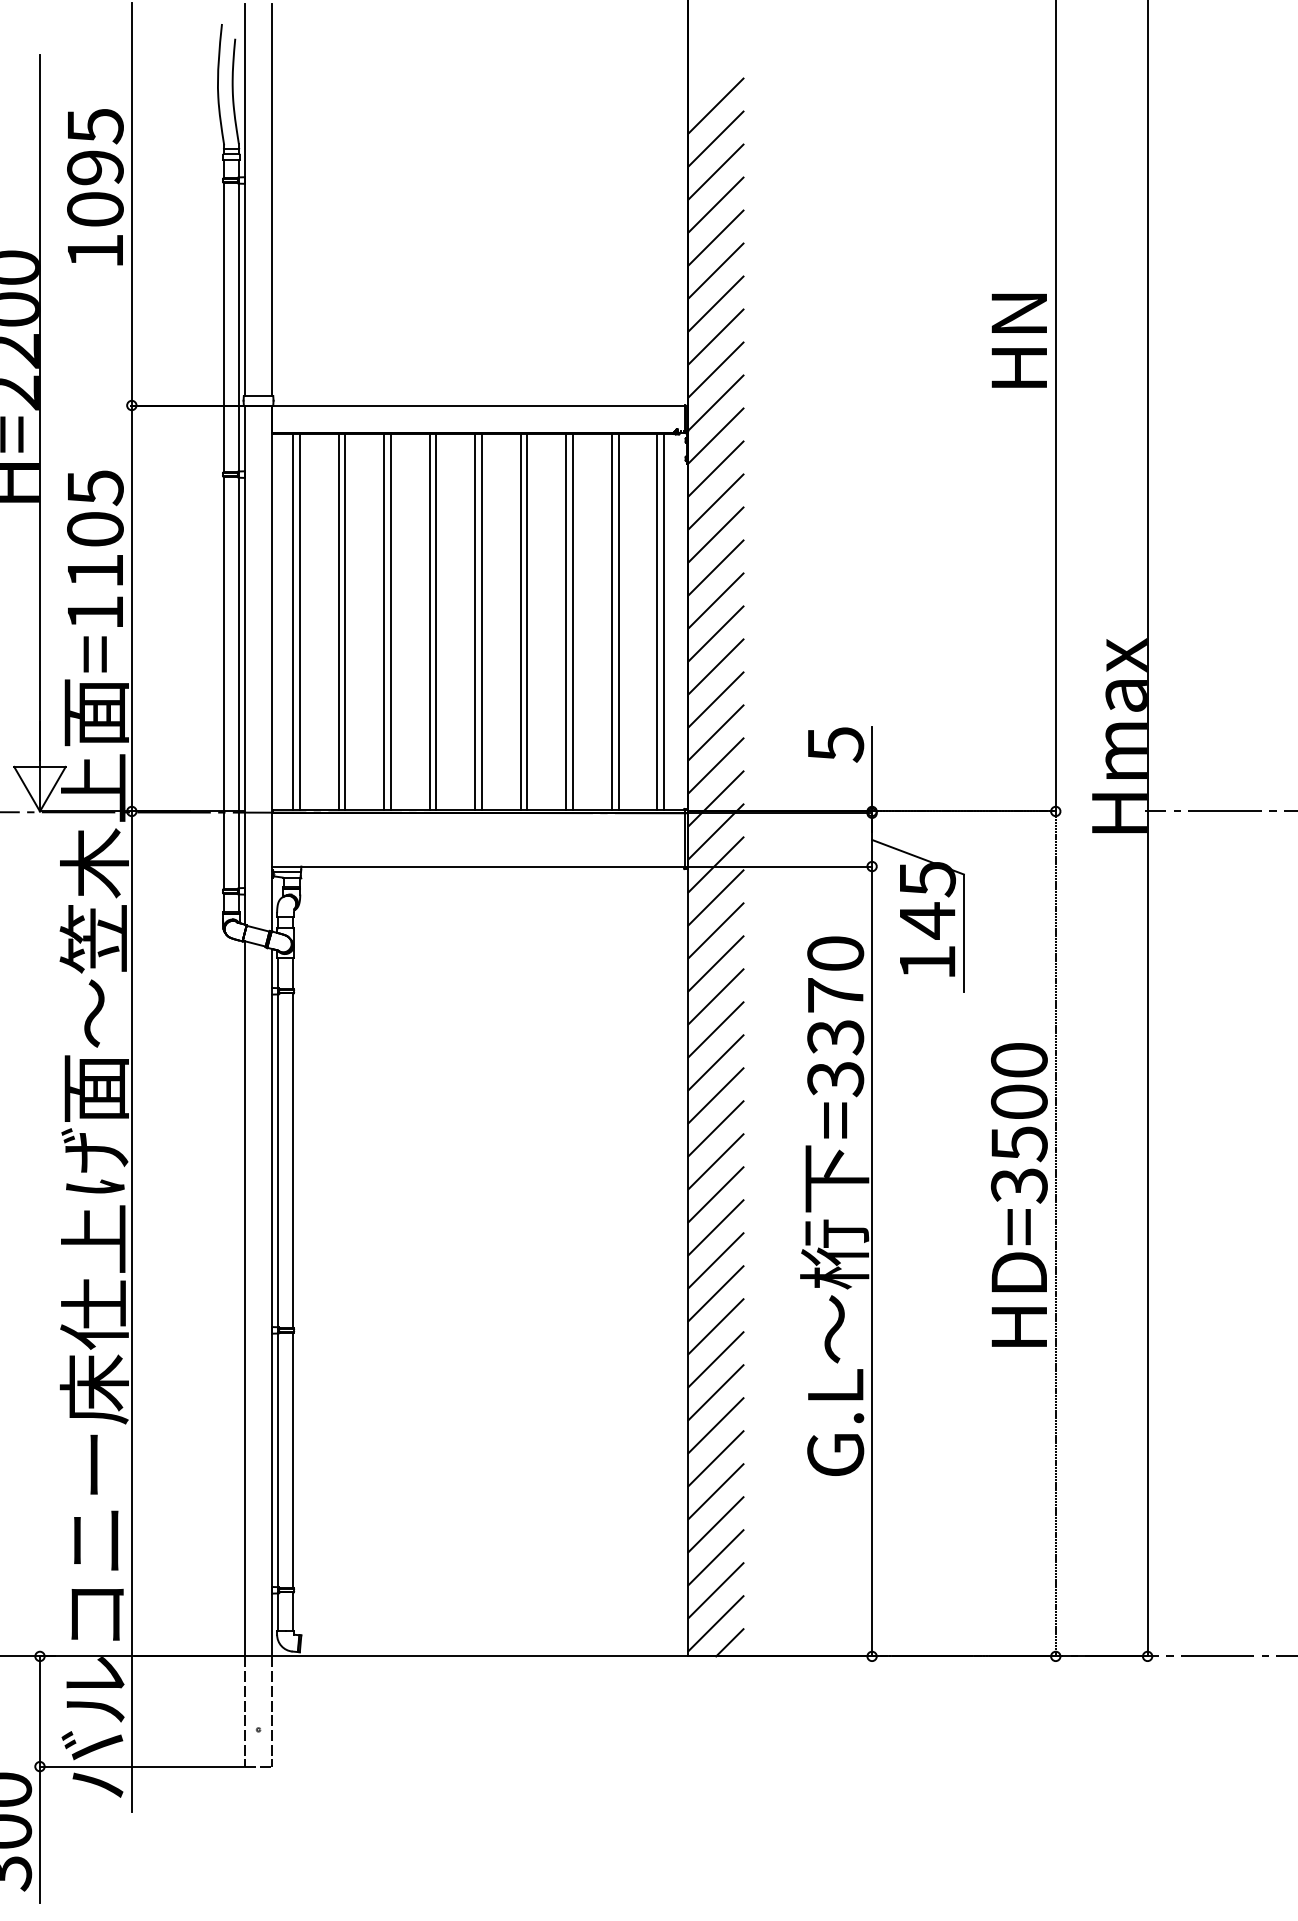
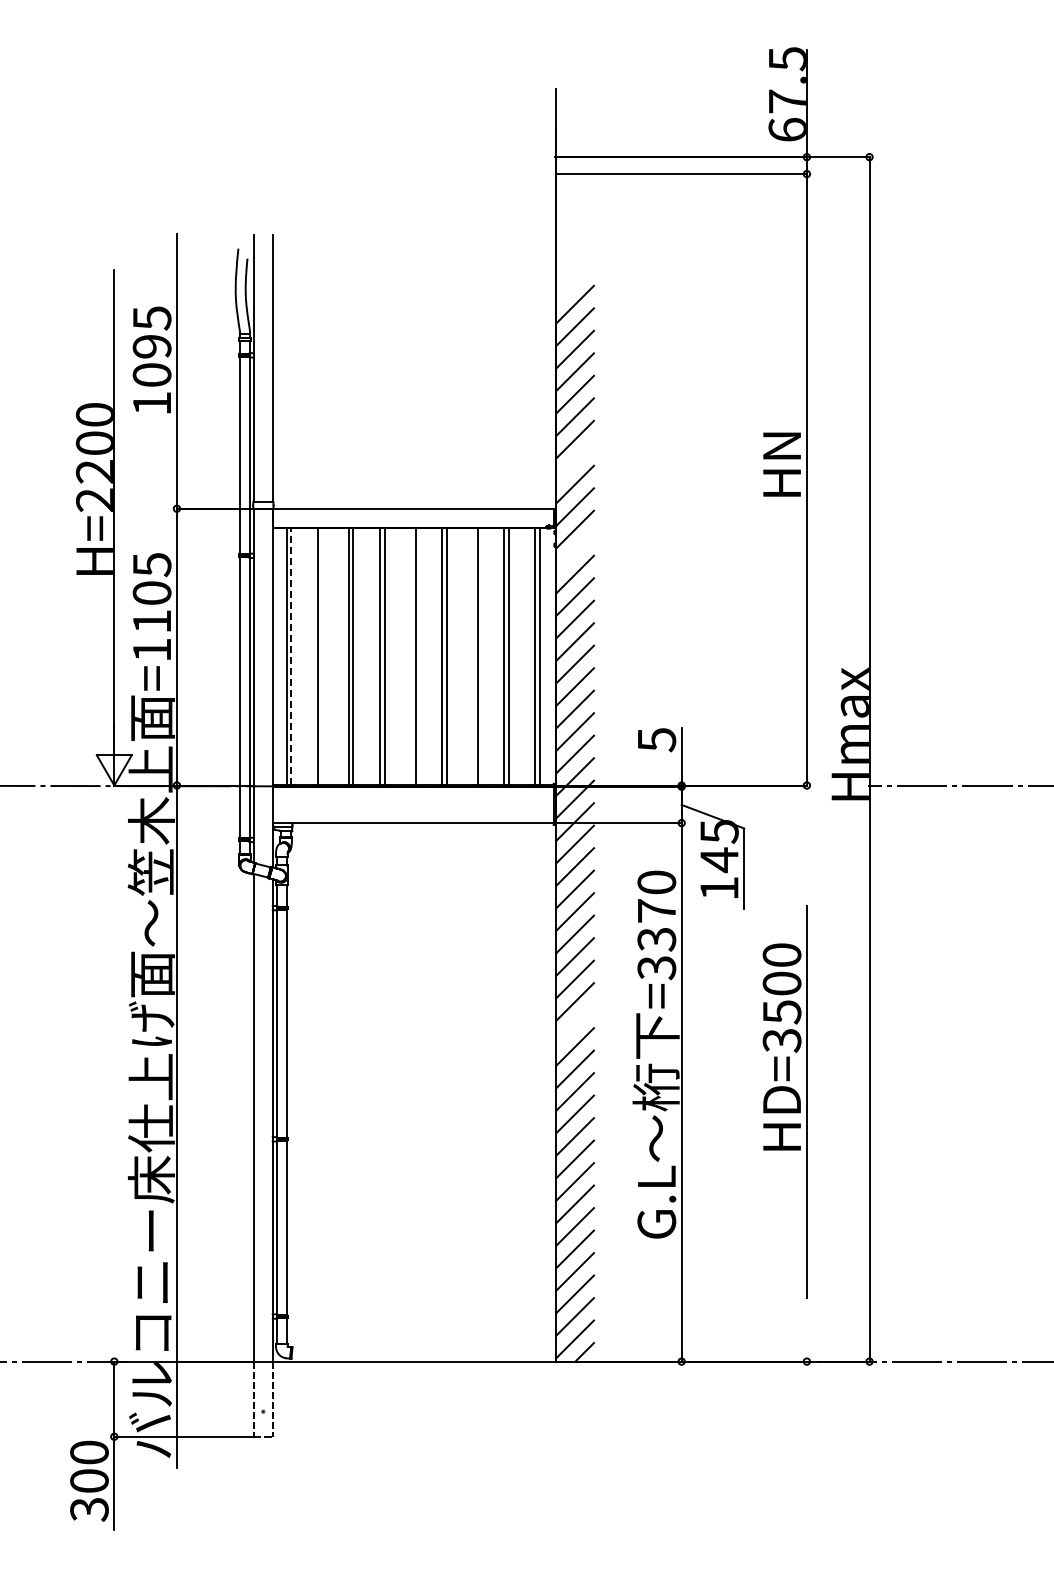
line: (714, 336) -> (574, 461), removed
line: (714, 468) -> (574, 551), removed
line: (299, 622) -> (291, 656), solid -> dashed
line: (345, 622) -> (322, 656), removed
line: (475, 622) -> (411, 656), removed
line: (566, 622) -> (473, 656), removed
line: (714, 1161) -> (574, 1024), removed

